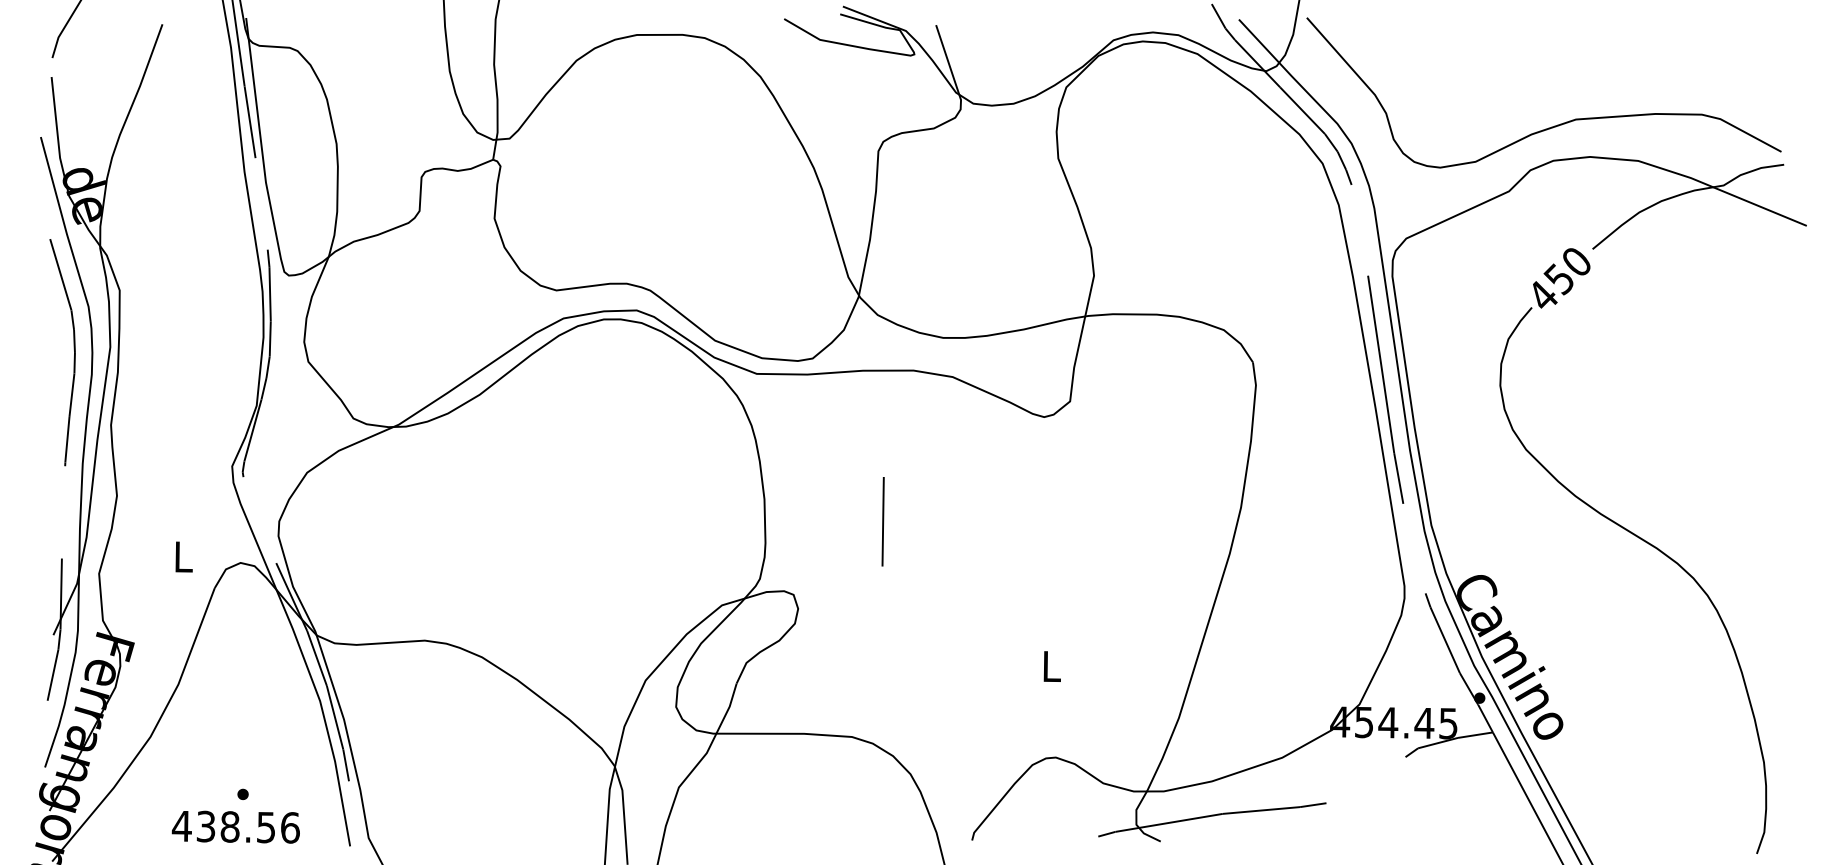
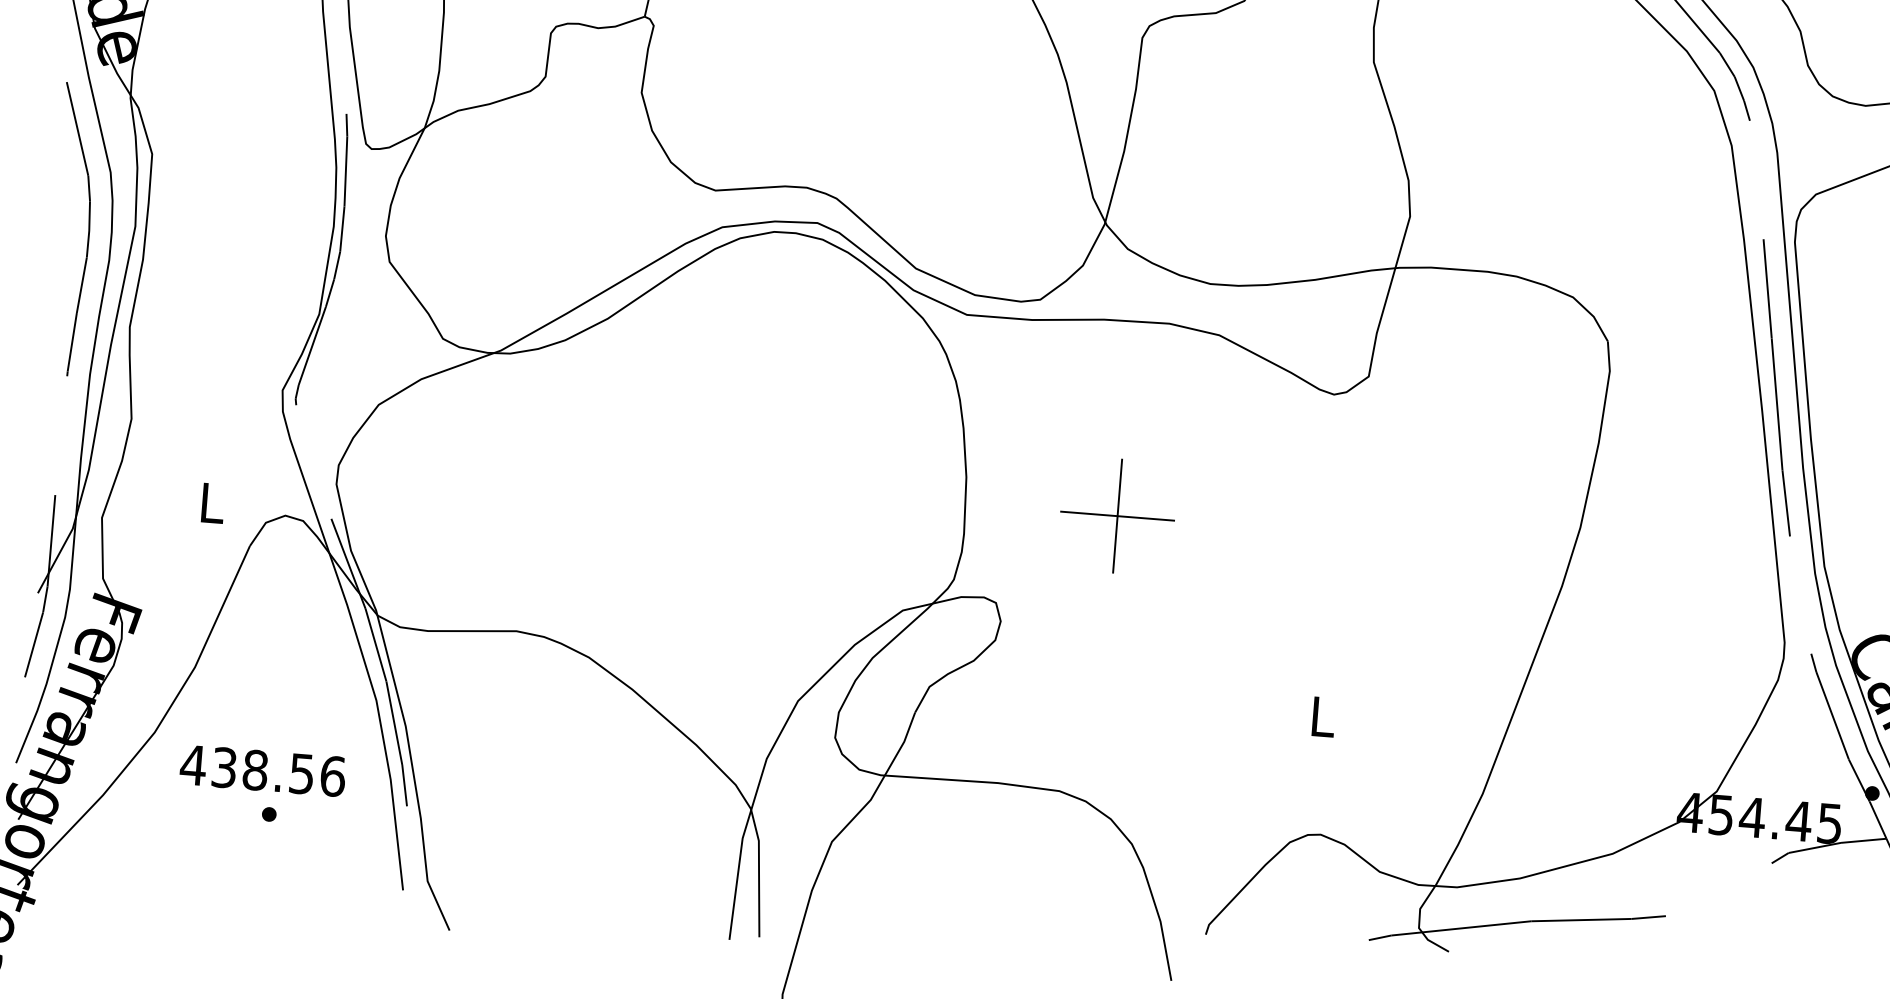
line: (882, 521) -> (1116, 515), added
text: (235, 826) -> (262, 770), moved

